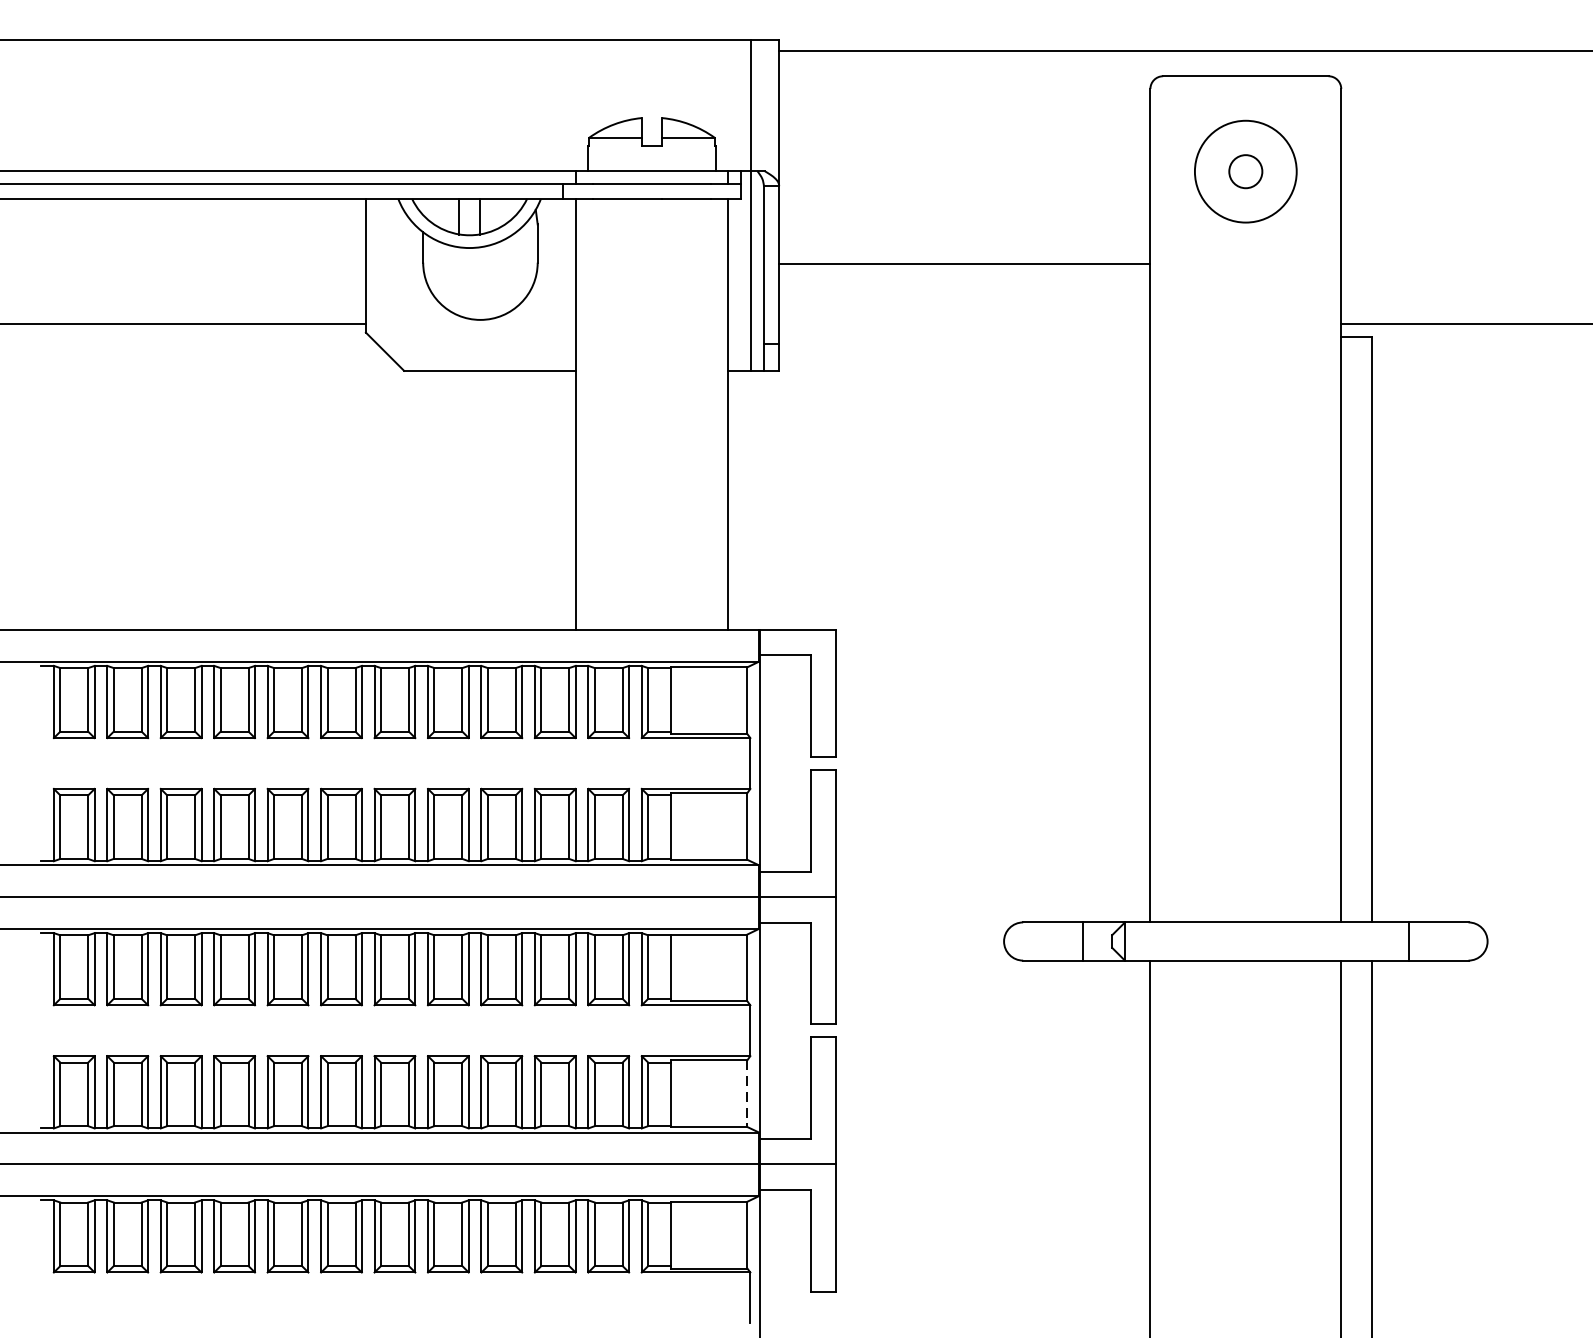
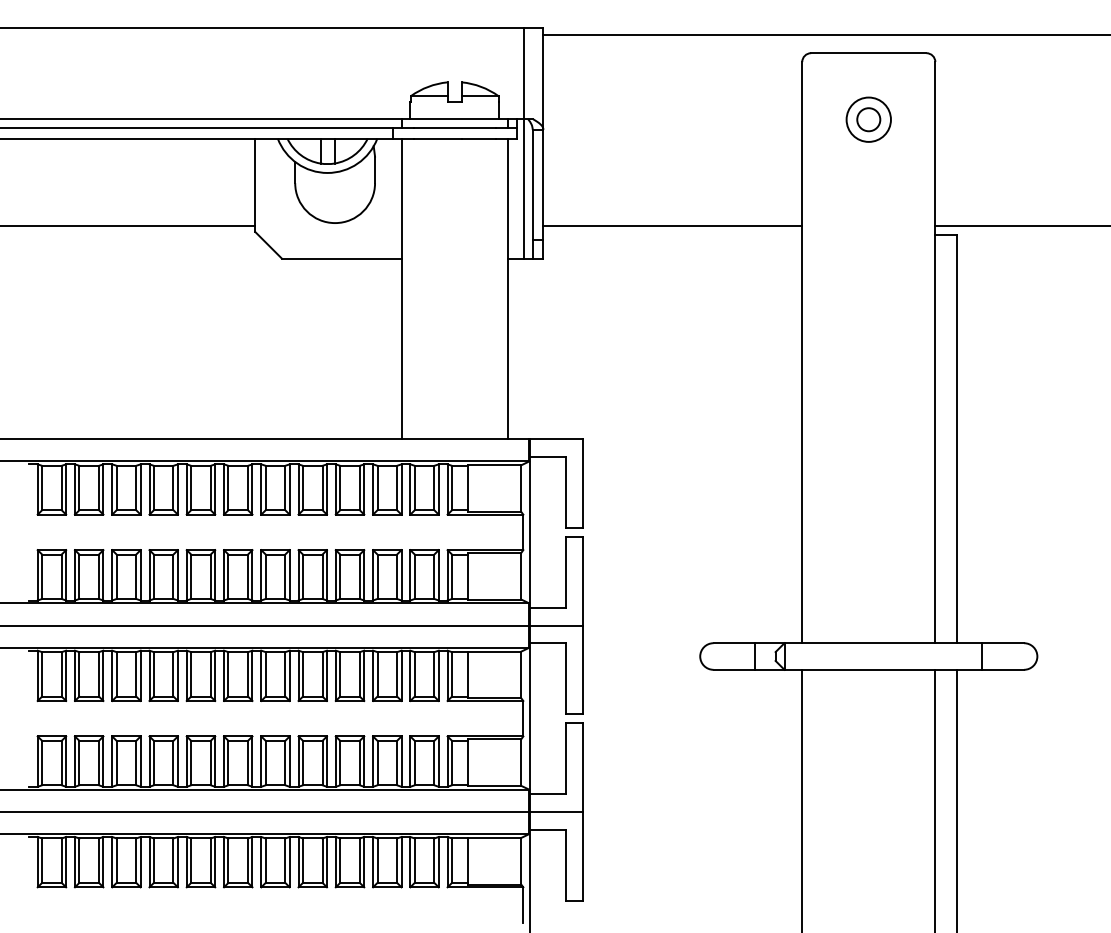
circle: (1245, 171) -> (868, 119), size x0.62
line: (964, 264) -> (672, 226), moved
line: (747, 1094) -> (521, 763), dashed -> solid

